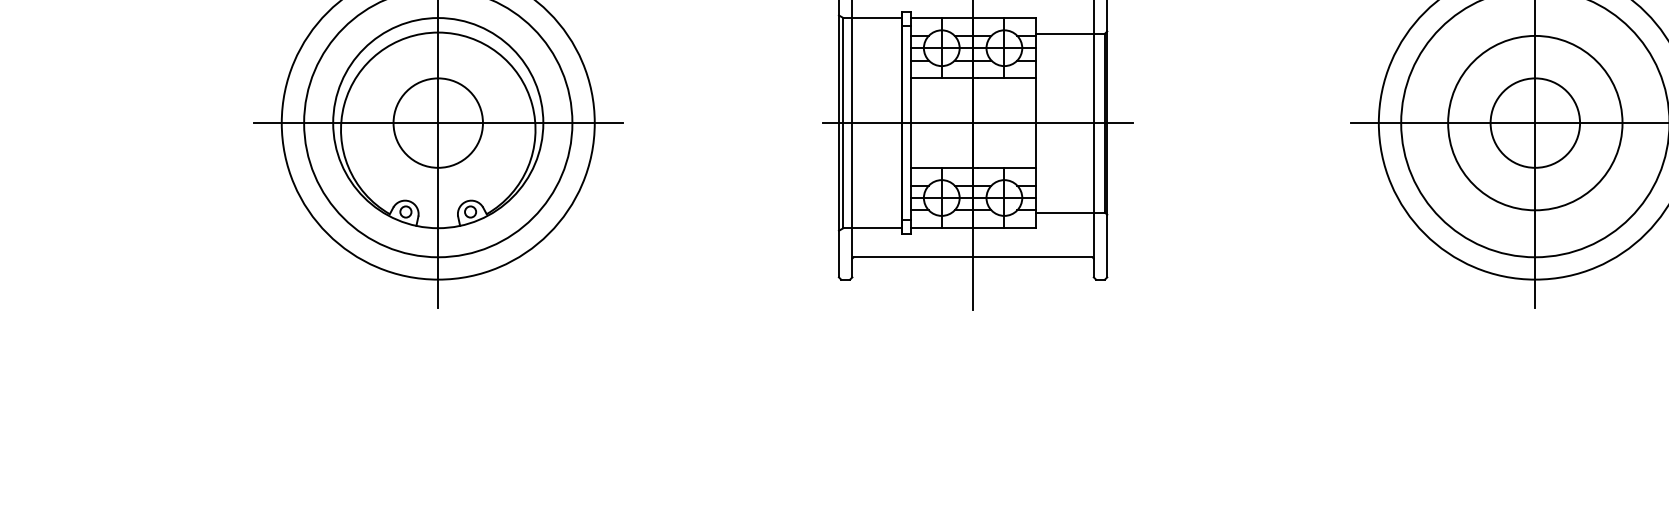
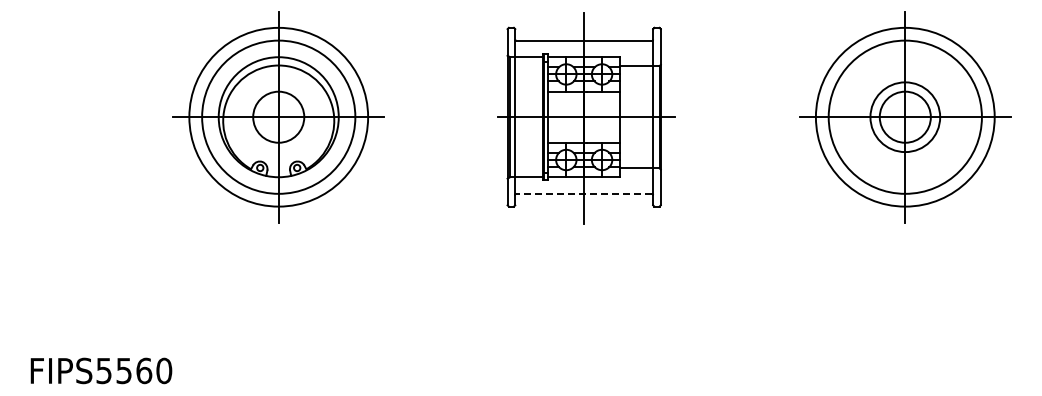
circle: (1535, 123) -> (905, 117), size x0.7
line: (973, 256) -> (584, 193), solid -> dashed

